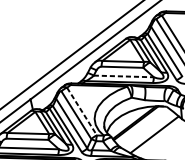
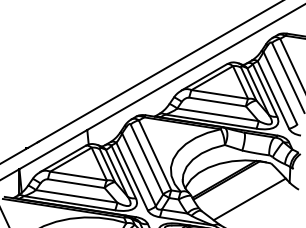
line: (124, 76) -> (218, 114), dashed -> solid
line: (82, 111) -> (155, 155), dashed -> solid

